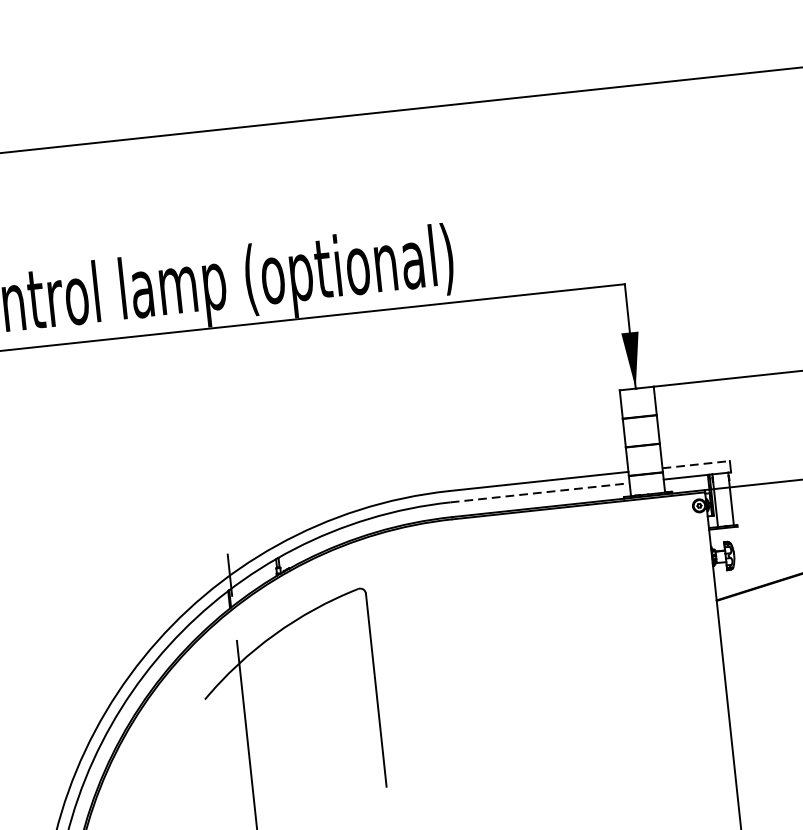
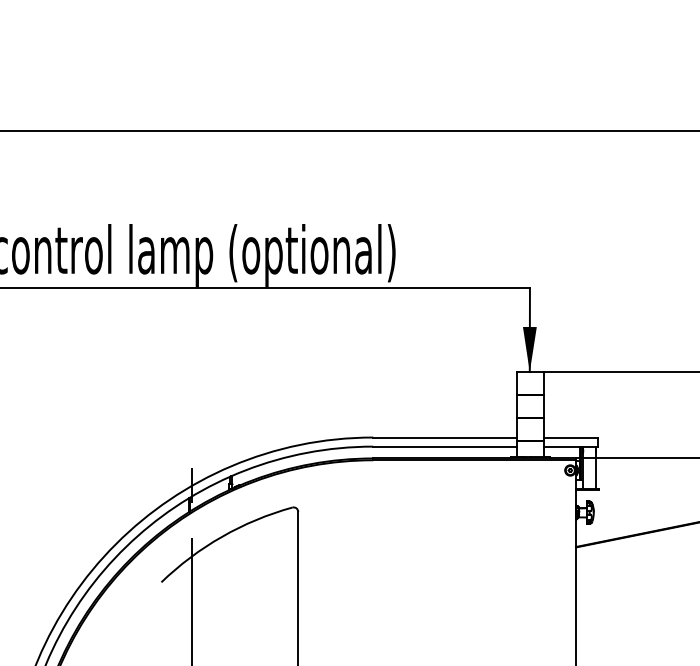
line: (696, 464) -> (571, 437), dashed -> solid
line: (540, 492) -> (445, 446), dashed -> solid

